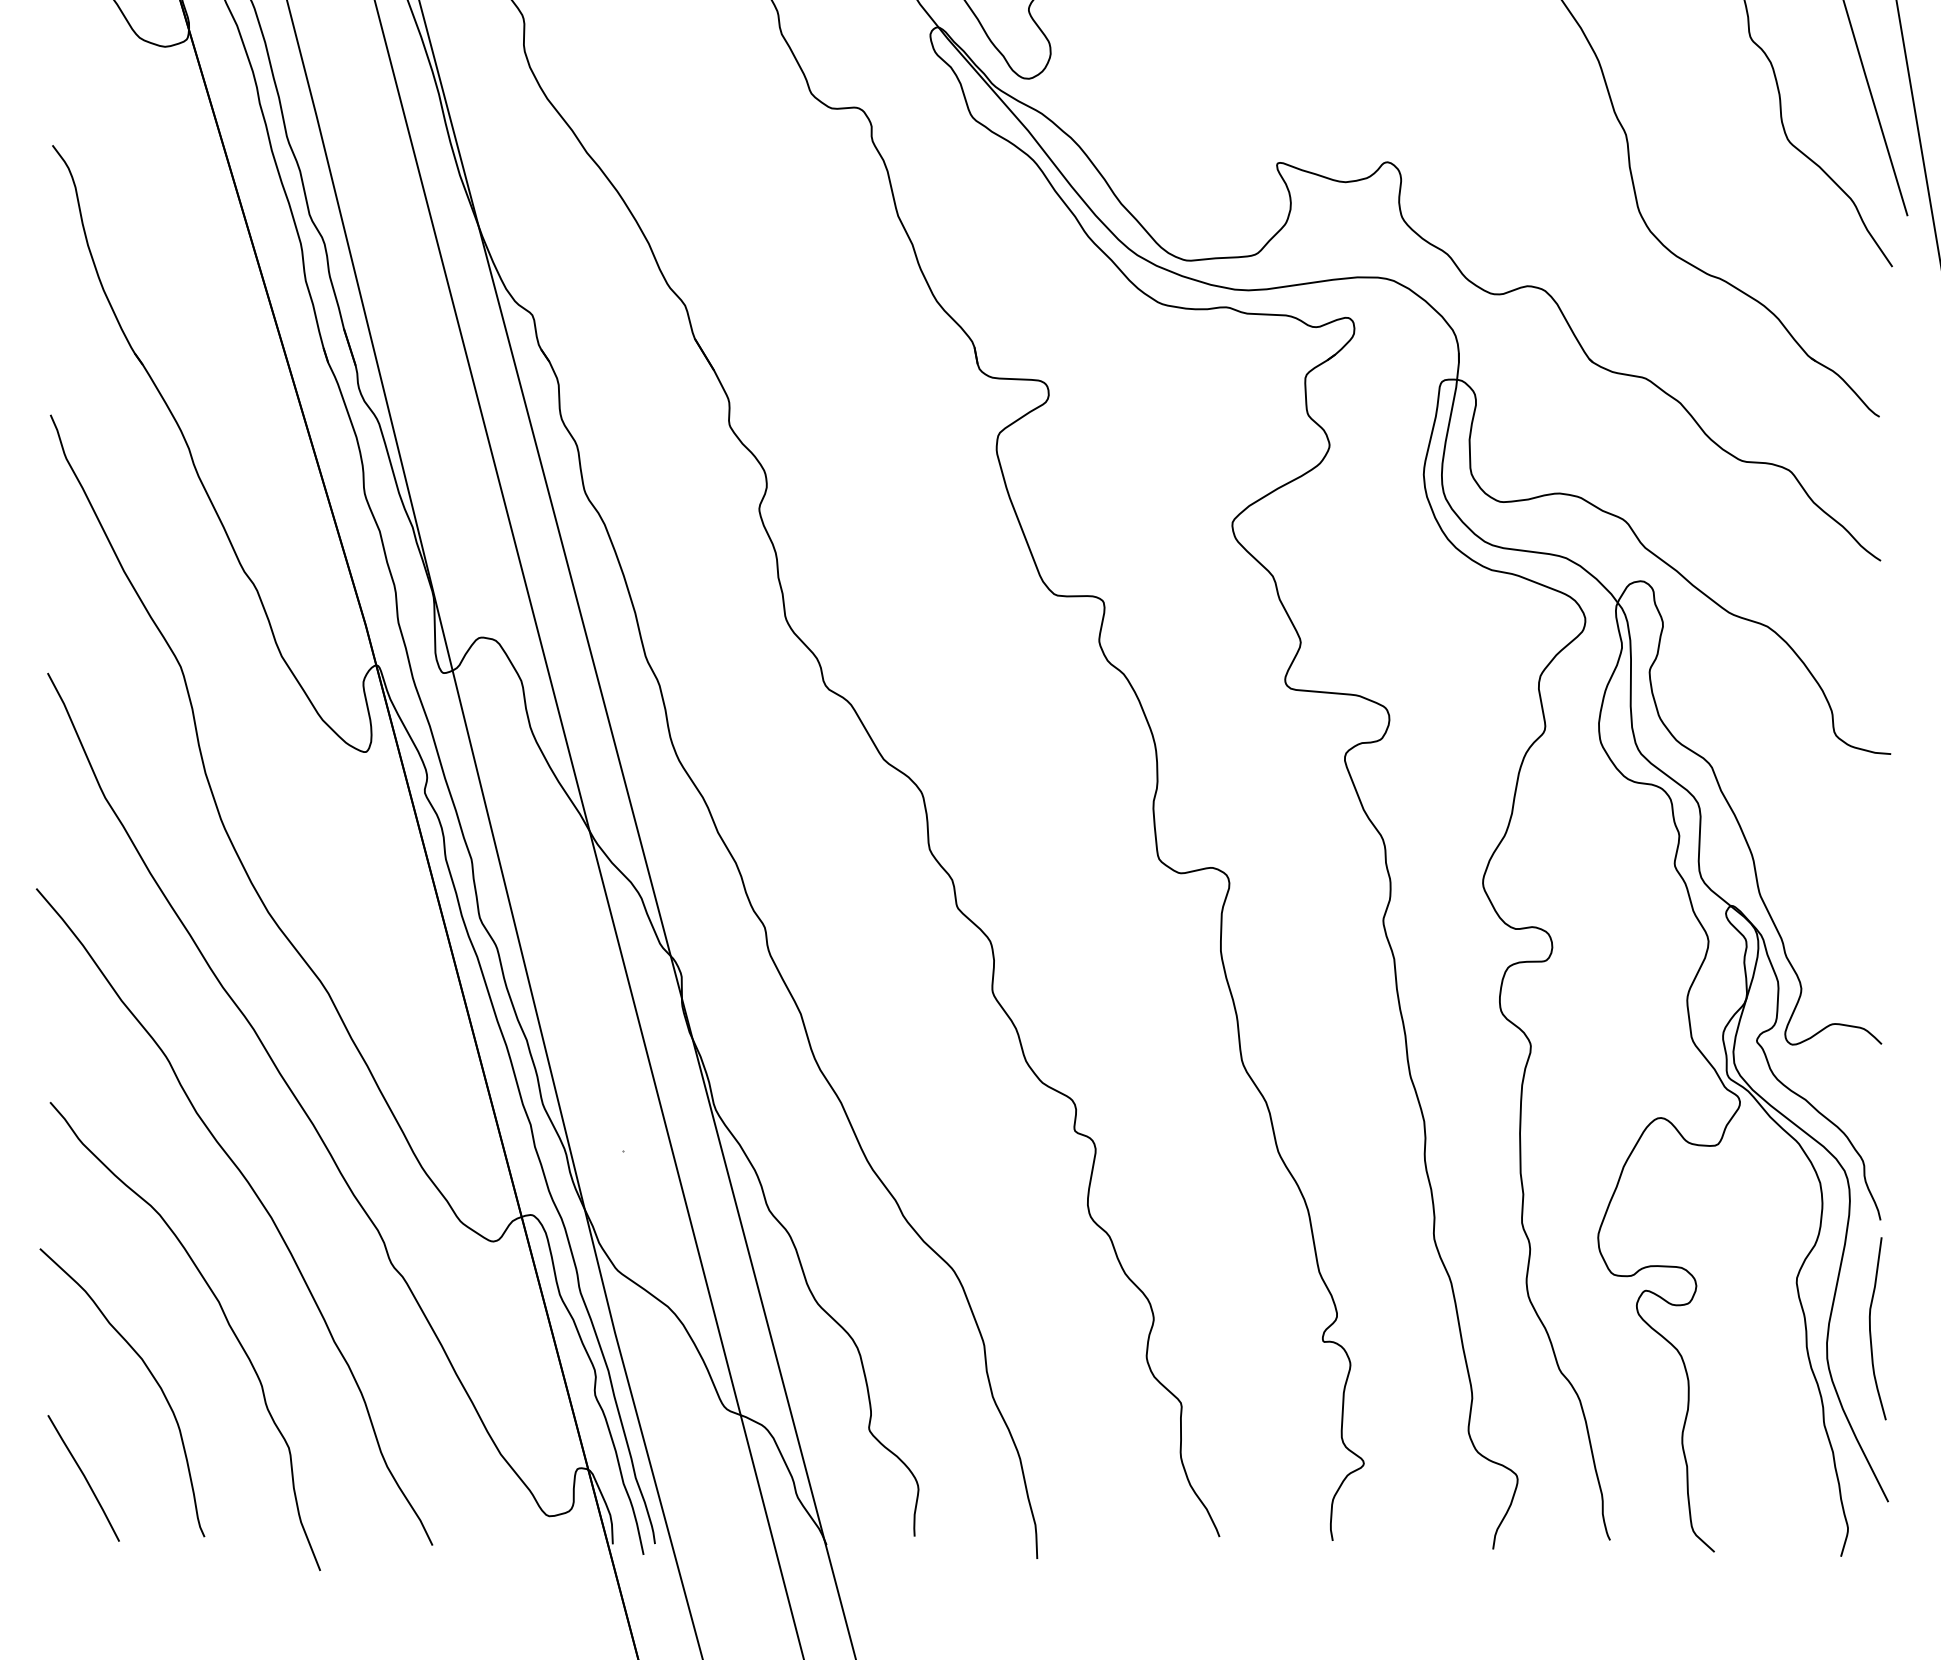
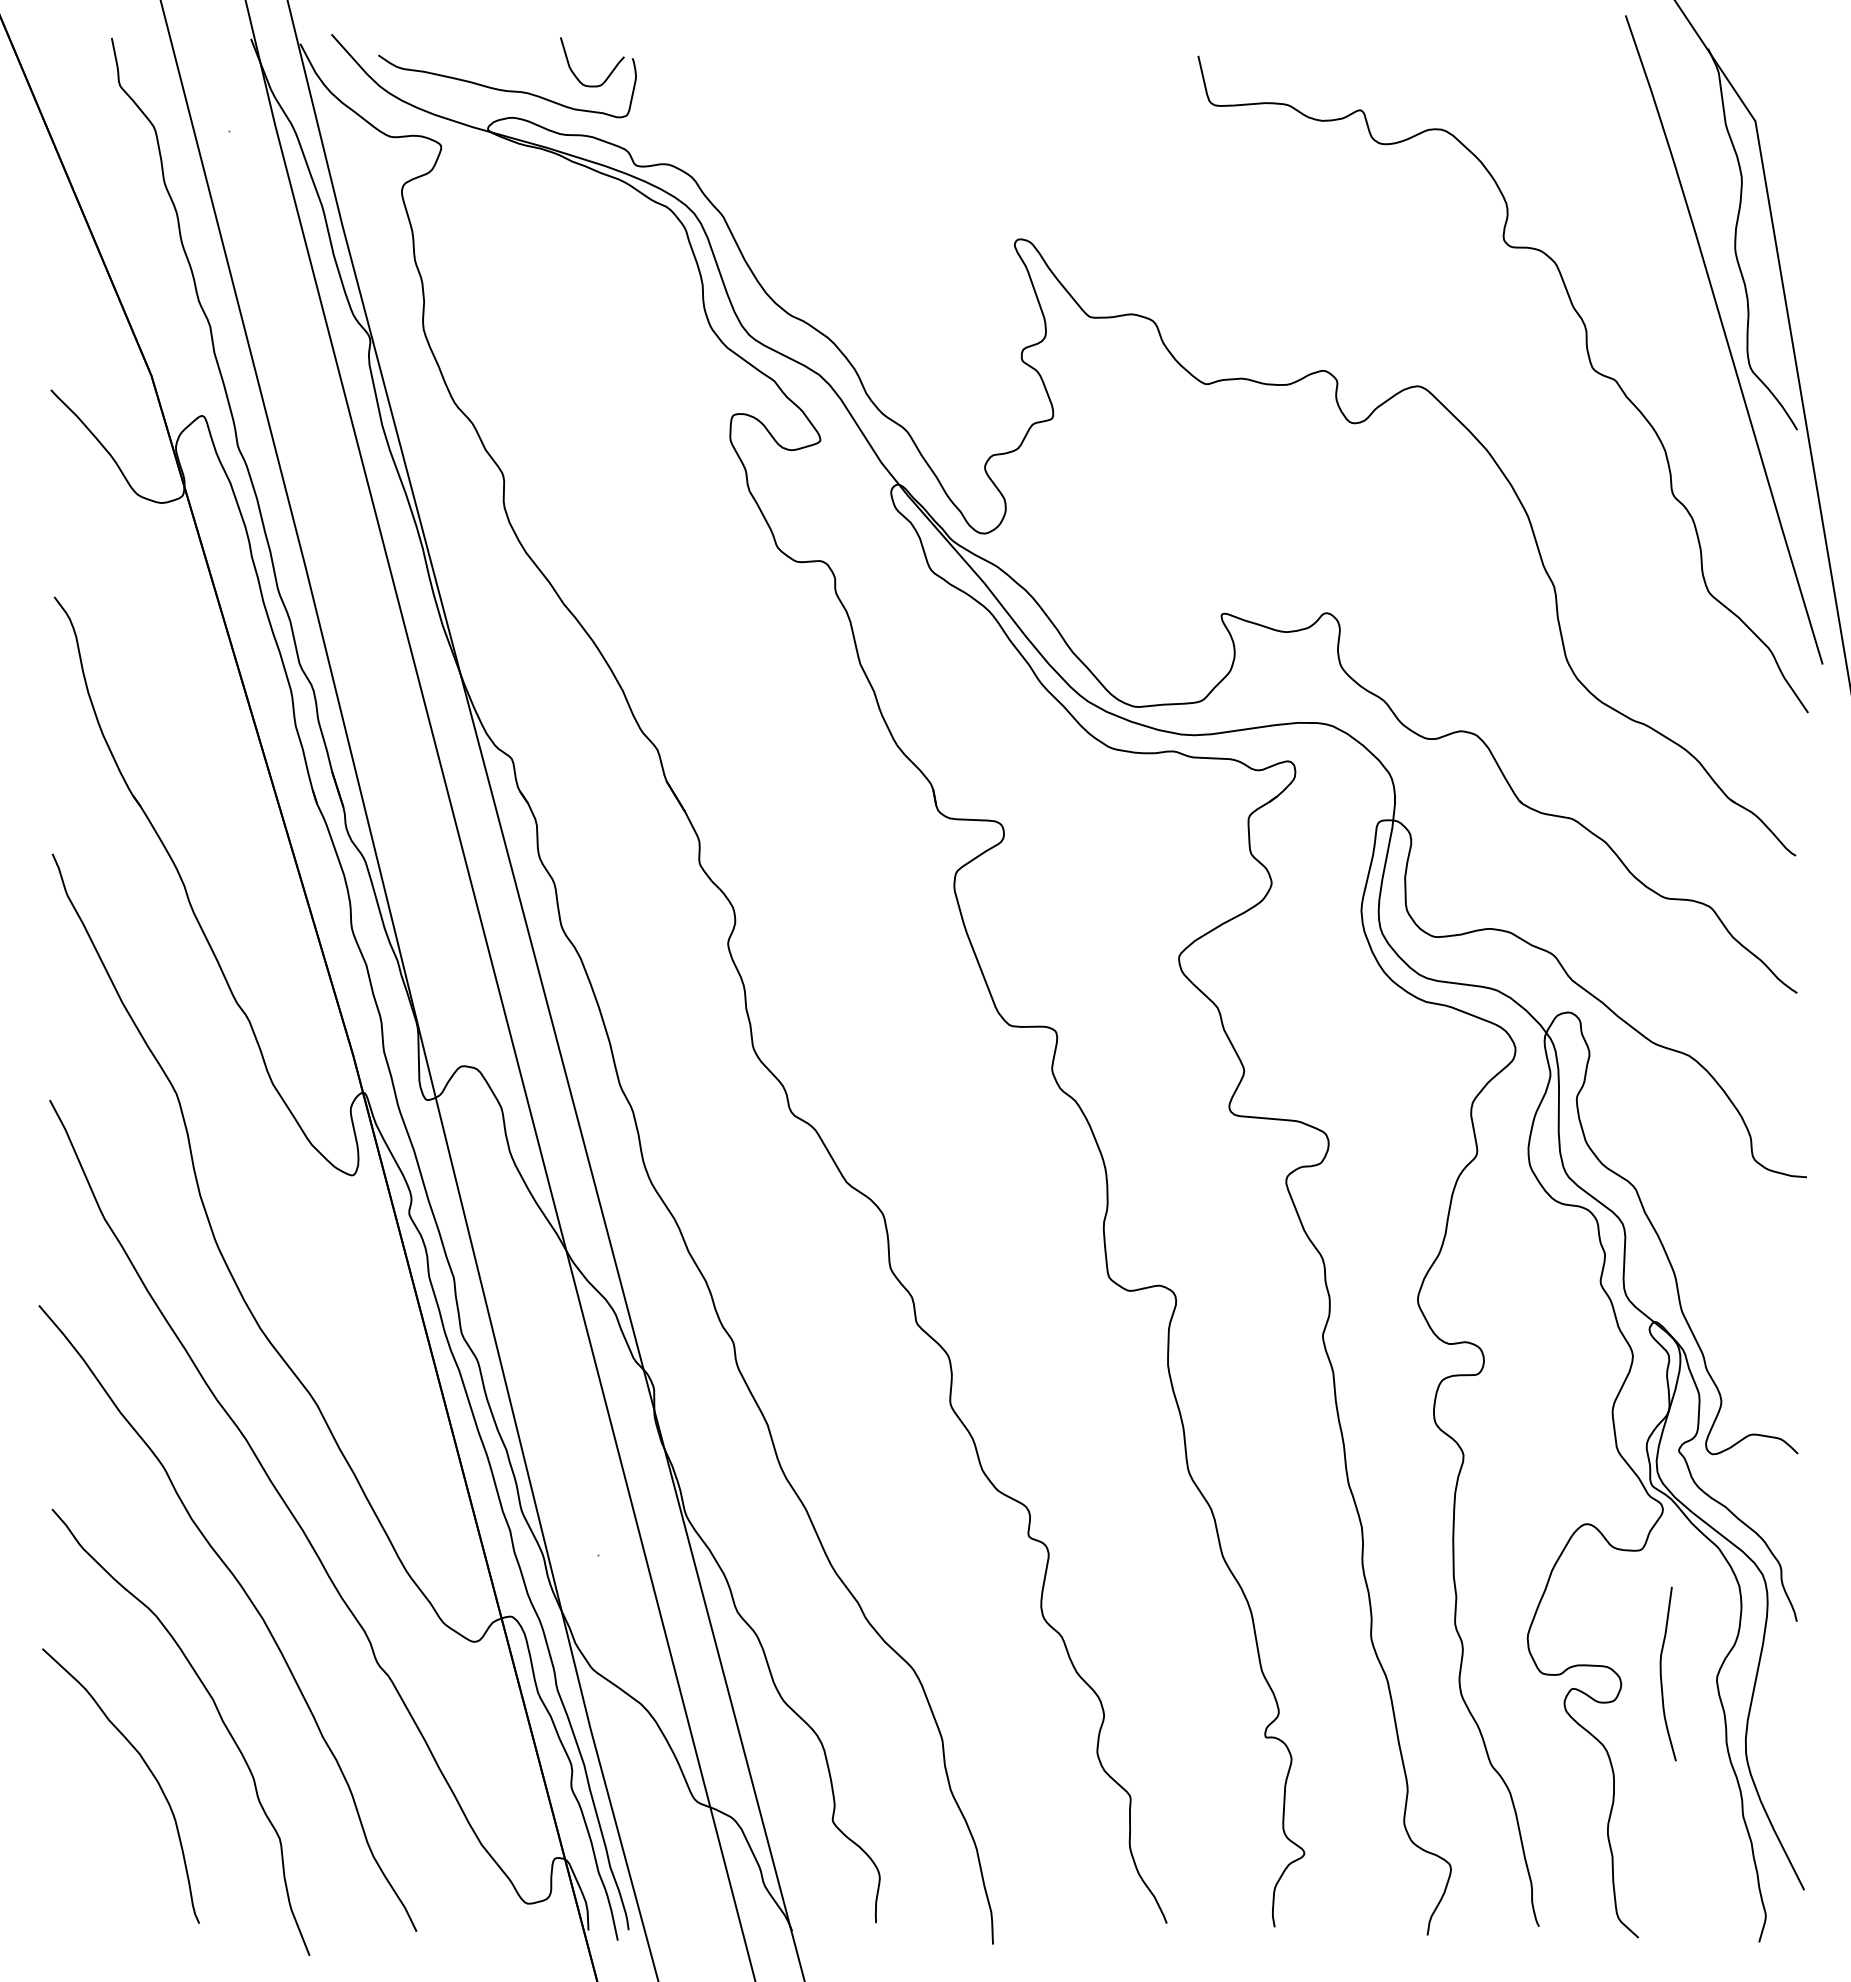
curve: (1870, 1328) -> (1661, 1673), moved
line: (84, 1478) -> (84, 1867), removed

